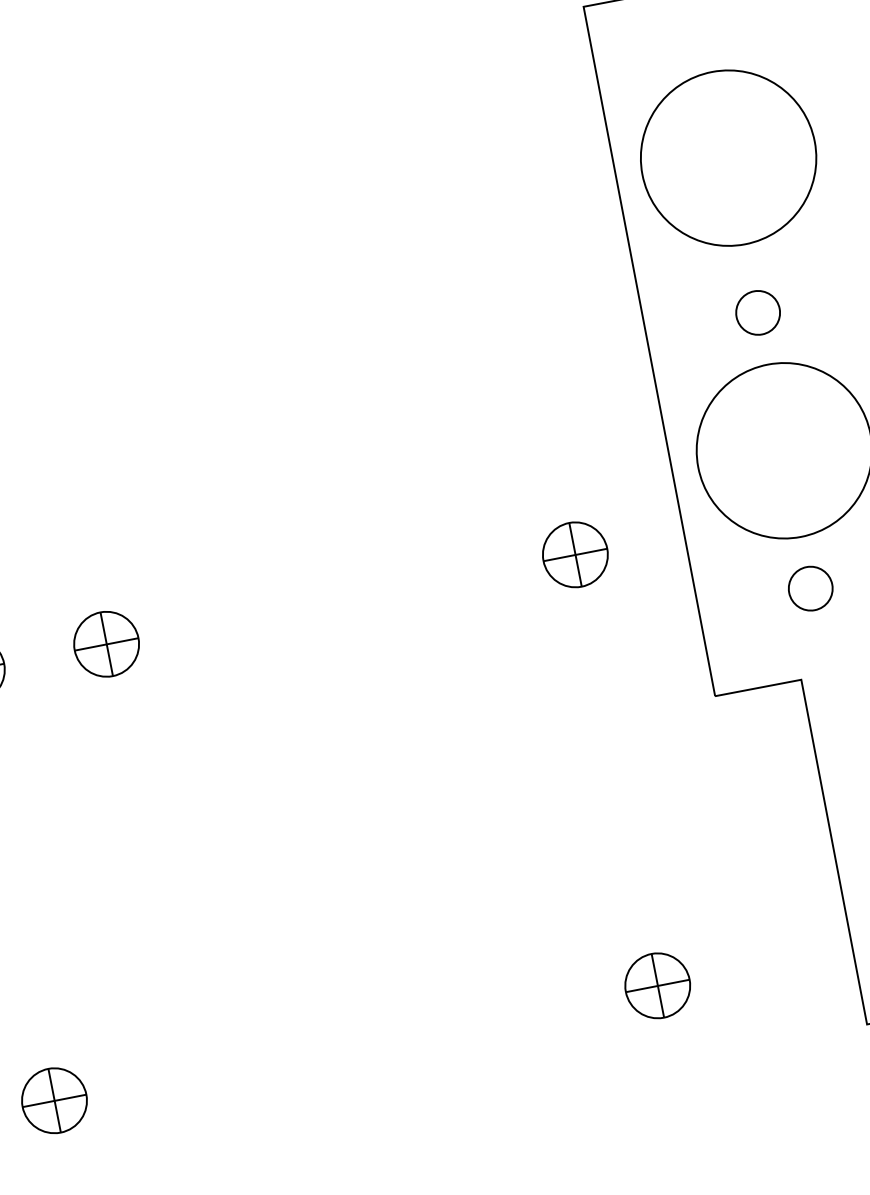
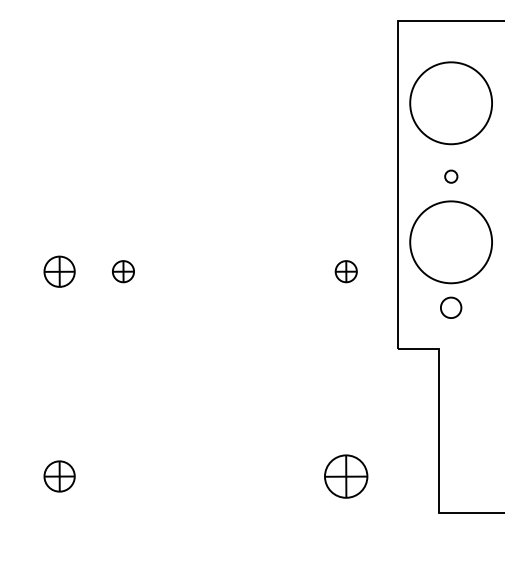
part: (758, 312) -> (451, 176), size x0.6
part: (575, 554) -> (346, 271), size x0.7
part: (106, 643) -> (123, 271), size x0.7
part: (658, 985) -> (346, 476), size x1.4

